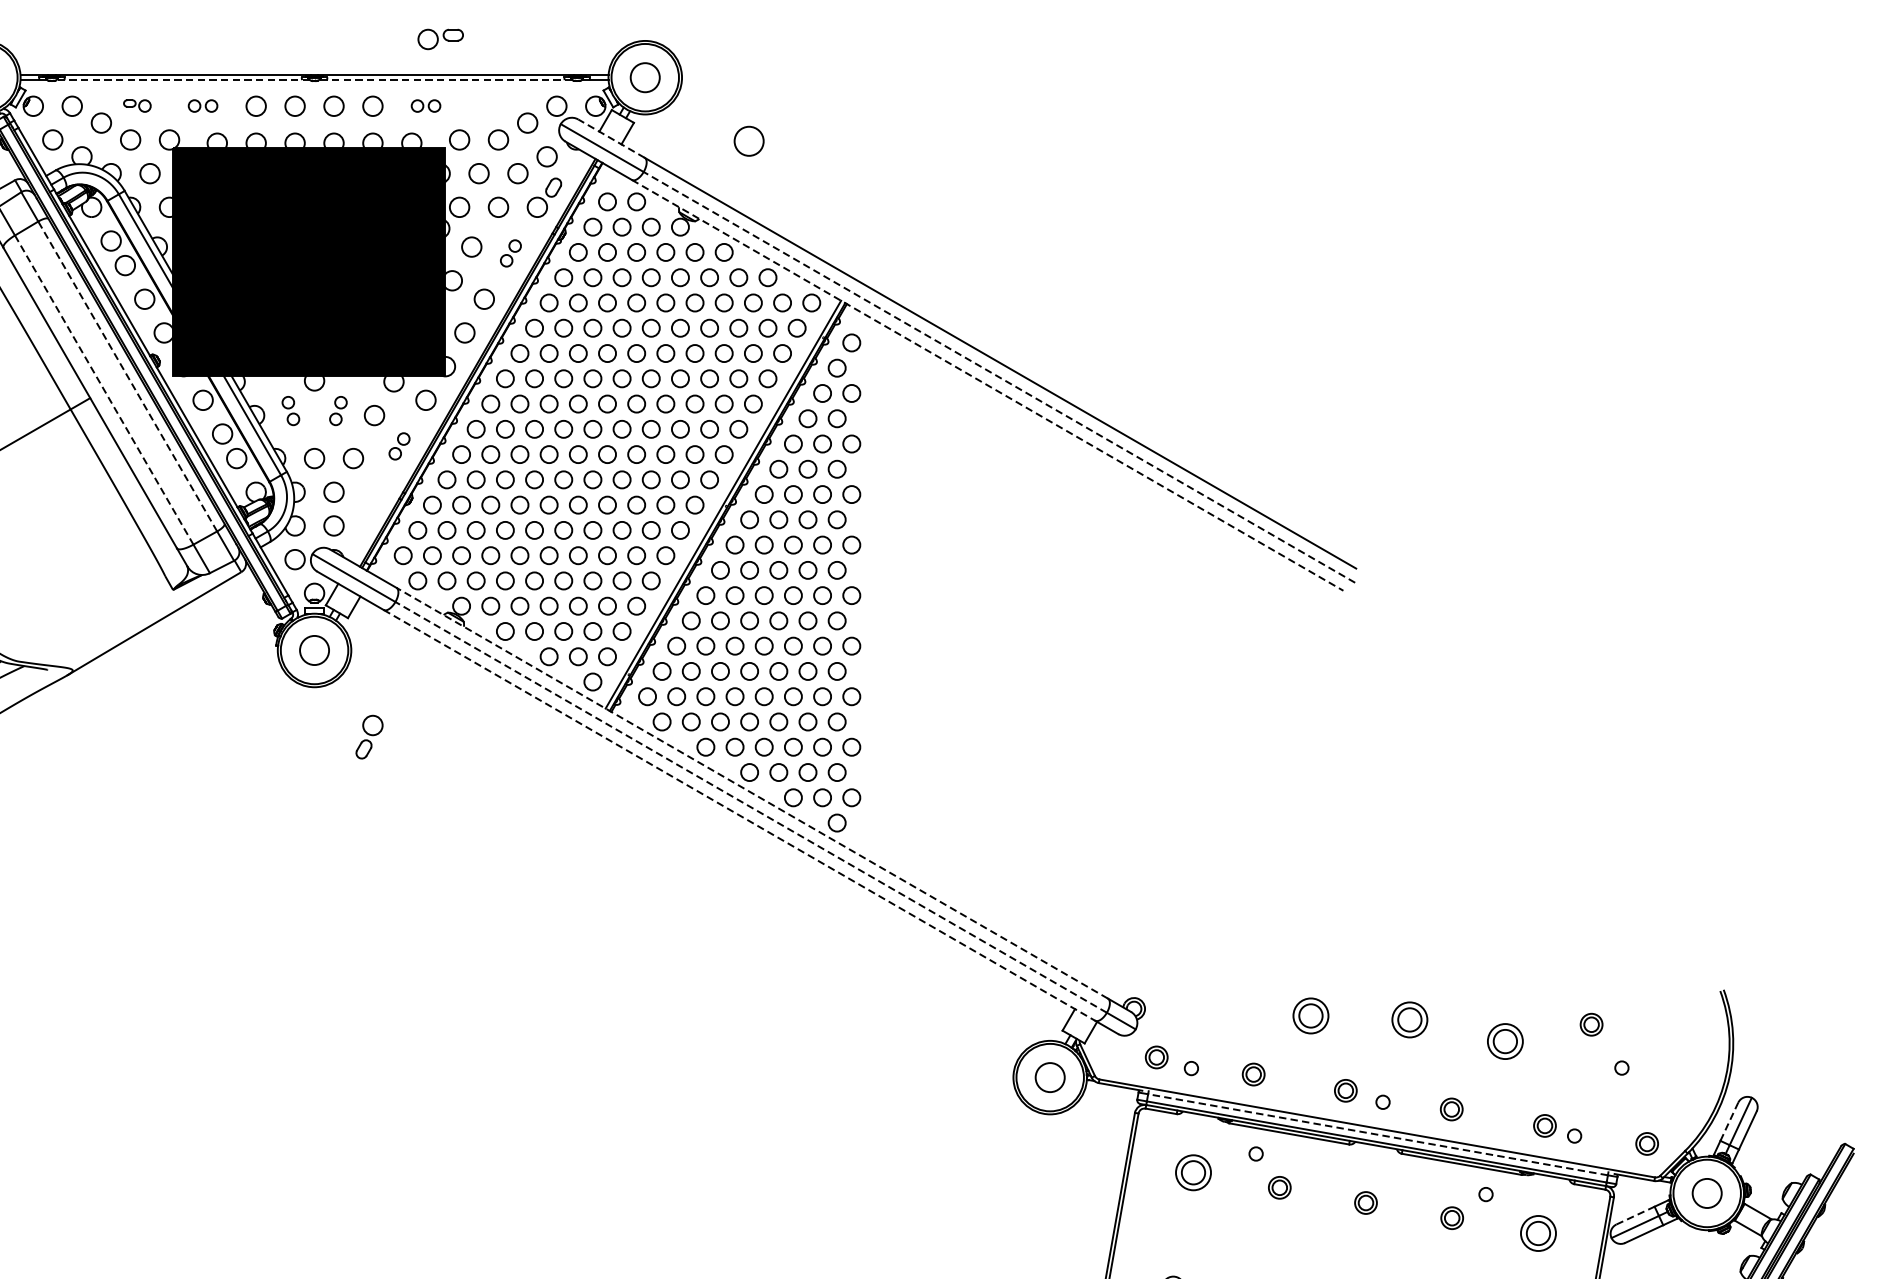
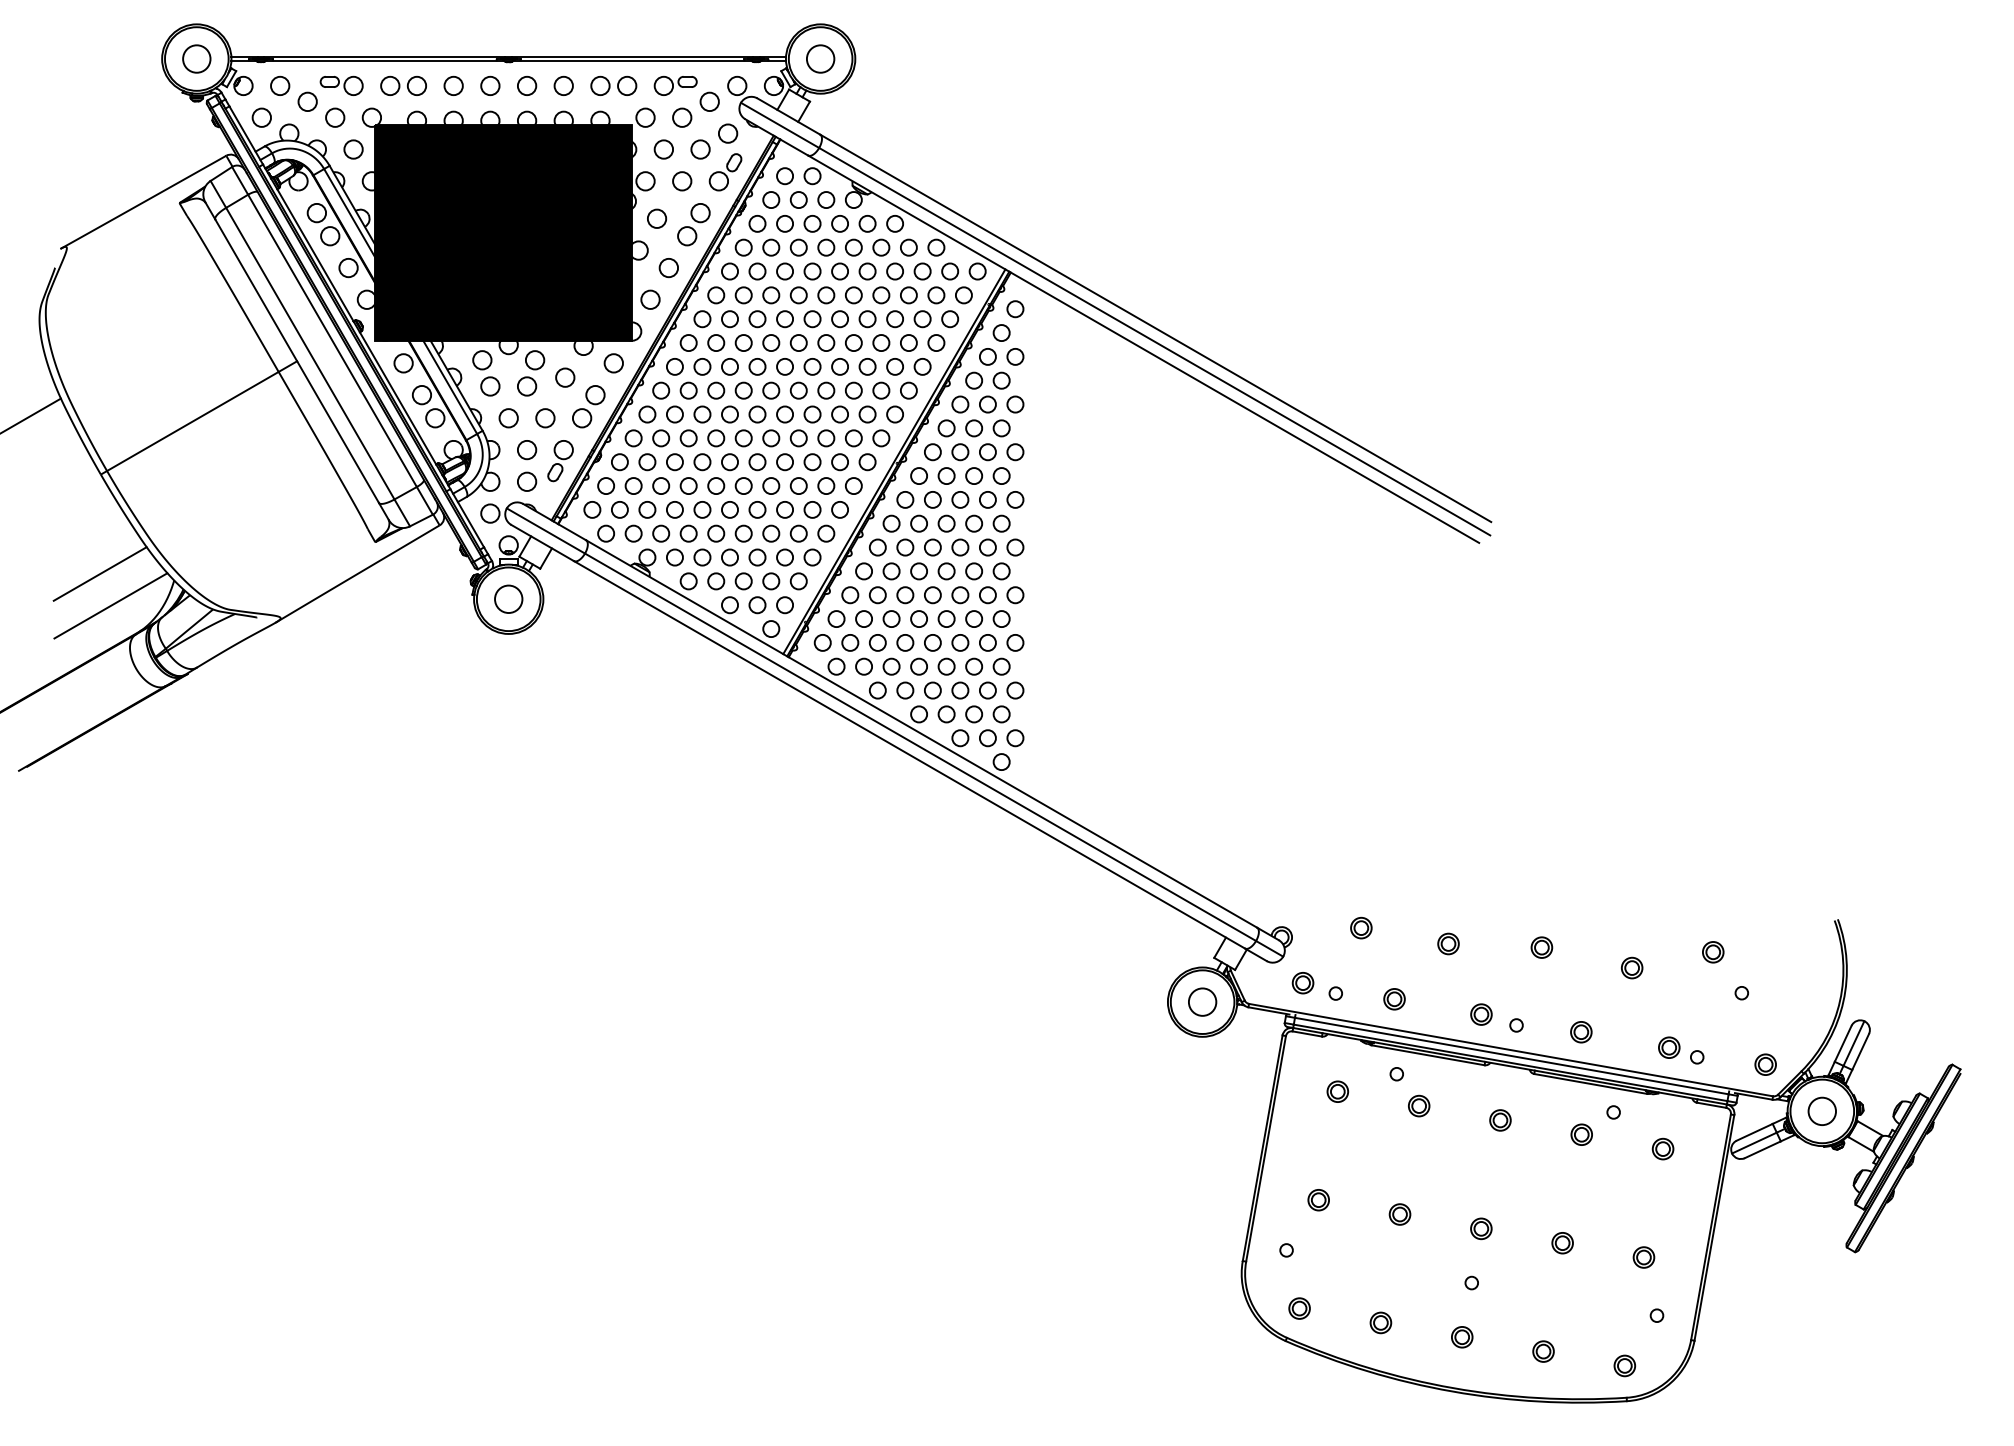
part: (440, 38) -> (675, 85), moved
line: (182, 80) -> (384, 61), dashed -> solid
line: (445, 80) -> (632, 61), dashed -> solid
part: (137, 105) -> (341, 85), size x1.67
part: (202, 105) -> (403, 85), size x1.67
part: (425, 105) -> (613, 85), size x1.67
line: (611, 138) -> (788, 116), dashed -> solid
circle: (749, 140) -> (918, 118), removed
part: (510, 253) -> (693, 224), size x1.67
line: (127, 376) -> (332, 340), dashed -> solid
line: (999, 377) -> (1154, 341), dashed -> solid
line: (988, 385) -> (1144, 349), dashed -> solid
line: (104, 390) -> (310, 354), dashed -> solid
part: (290, 411) -> (486, 373), size x1.67
part: (338, 411) -> (531, 373), size x1.67
part: (399, 446) -> (588, 406), size x1.67
part: (369, 737) -> (560, 461), moved
line: (752, 792) -> (921, 733), dashed -> solid
line: (751, 807) -> (920, 747), dashed -> solid
line: (739, 816) -> (909, 755), dashed -> solid
part: (1218, 998) -> (1361, 927), added
part: (1310, 1015) -> (1448, 943), size x0.62
part: (1409, 1019) -> (1541, 947), size x0.62
part: (1505, 1040) -> (1632, 967), size x0.62
line: (1729, 1121) -> (1843, 1043), dashed -> solid
line: (1377, 1134) -> (1511, 1055), dashed -> solid
part: (1193, 1172) -> (1337, 1091), size x0.62
line: (1635, 1215) -> (1754, 1132), dashed -> solid
part: (1537, 1232) -> (1662, 1148), size x0.62

